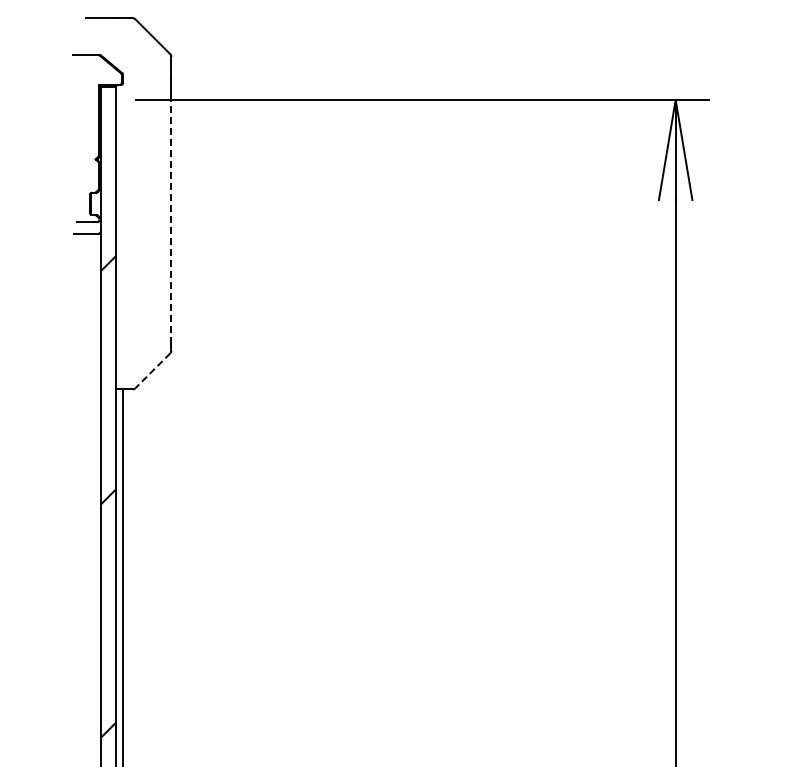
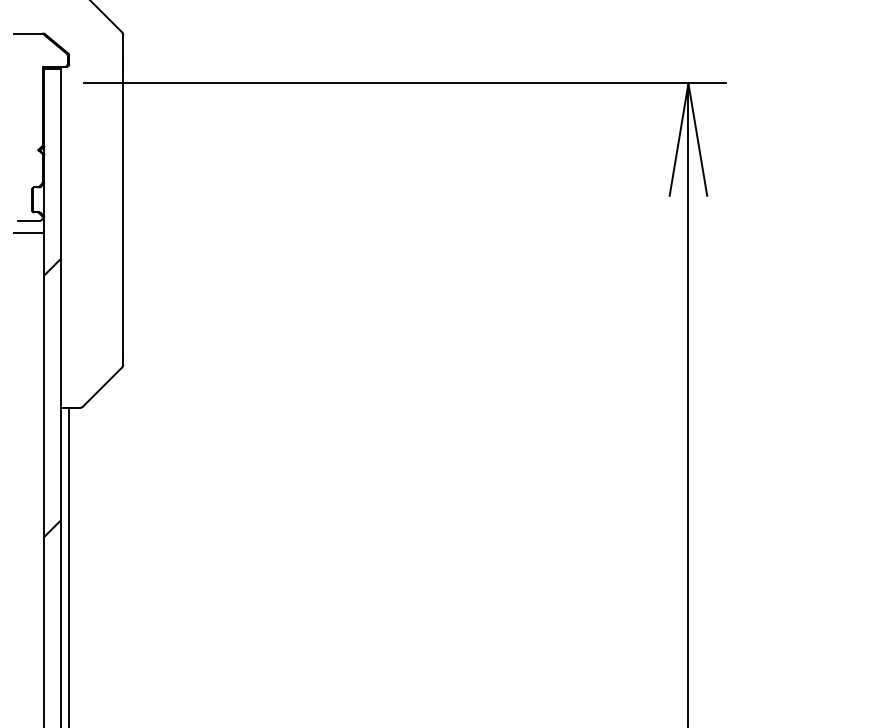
line: (171, 220) -> (123, 218), dashed -> solid
line: (152, 370) -> (102, 386), dashed -> solid

